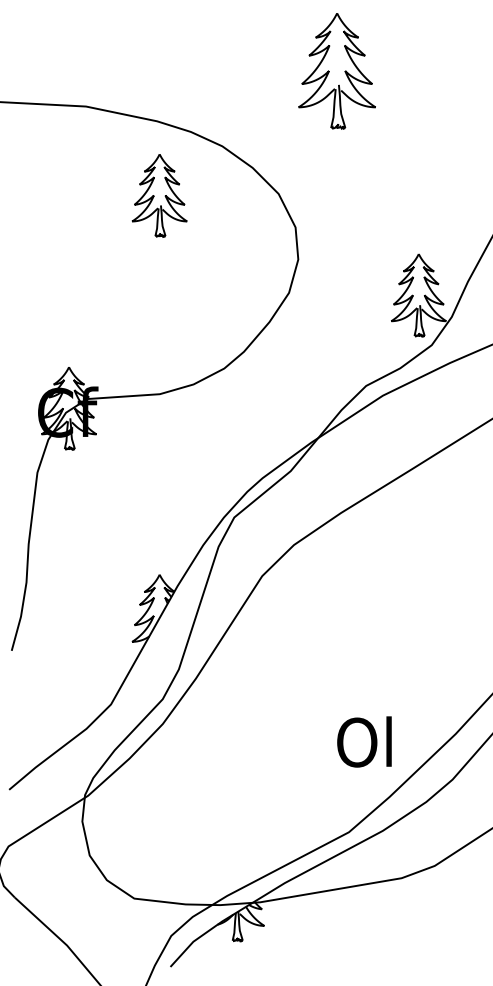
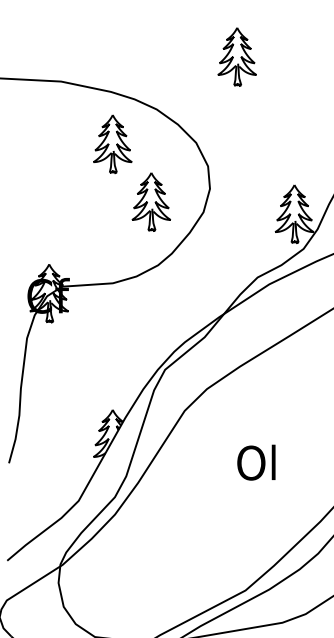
part: (336, 71) -> (236, 57), size x0.71
part: (214, 278) -> (151, 202), added
text: (364, 741) -> (256, 462), moved

